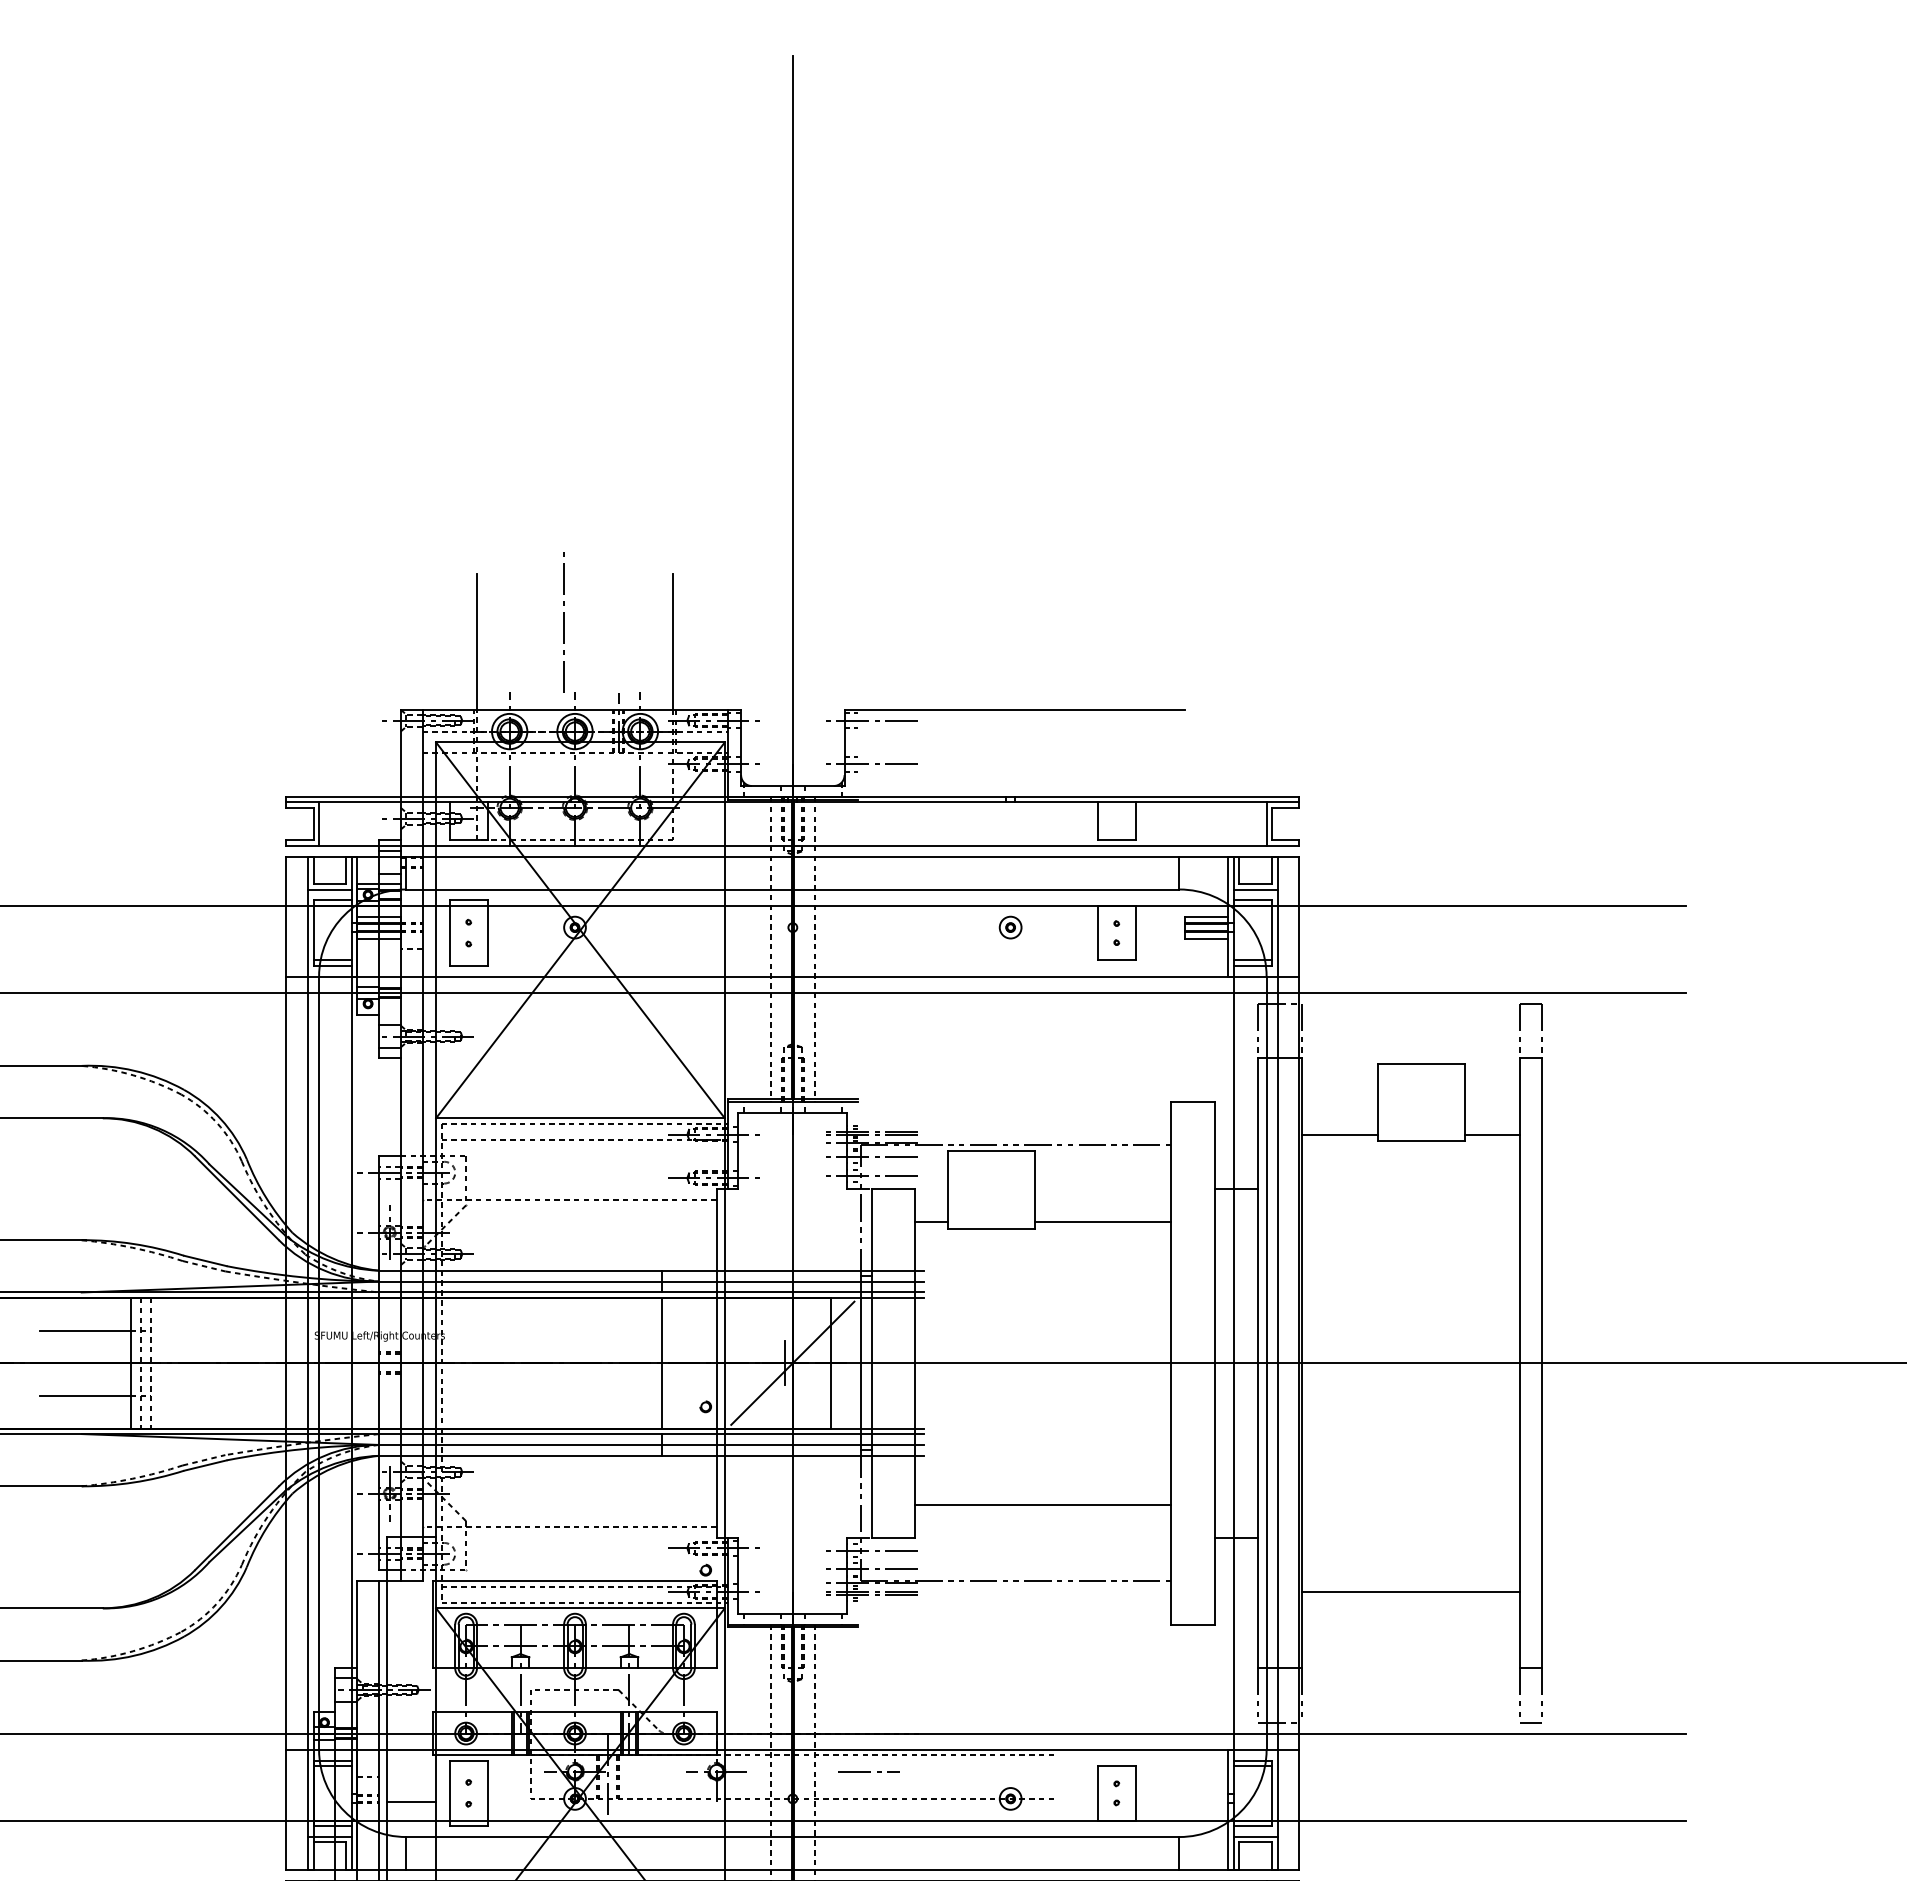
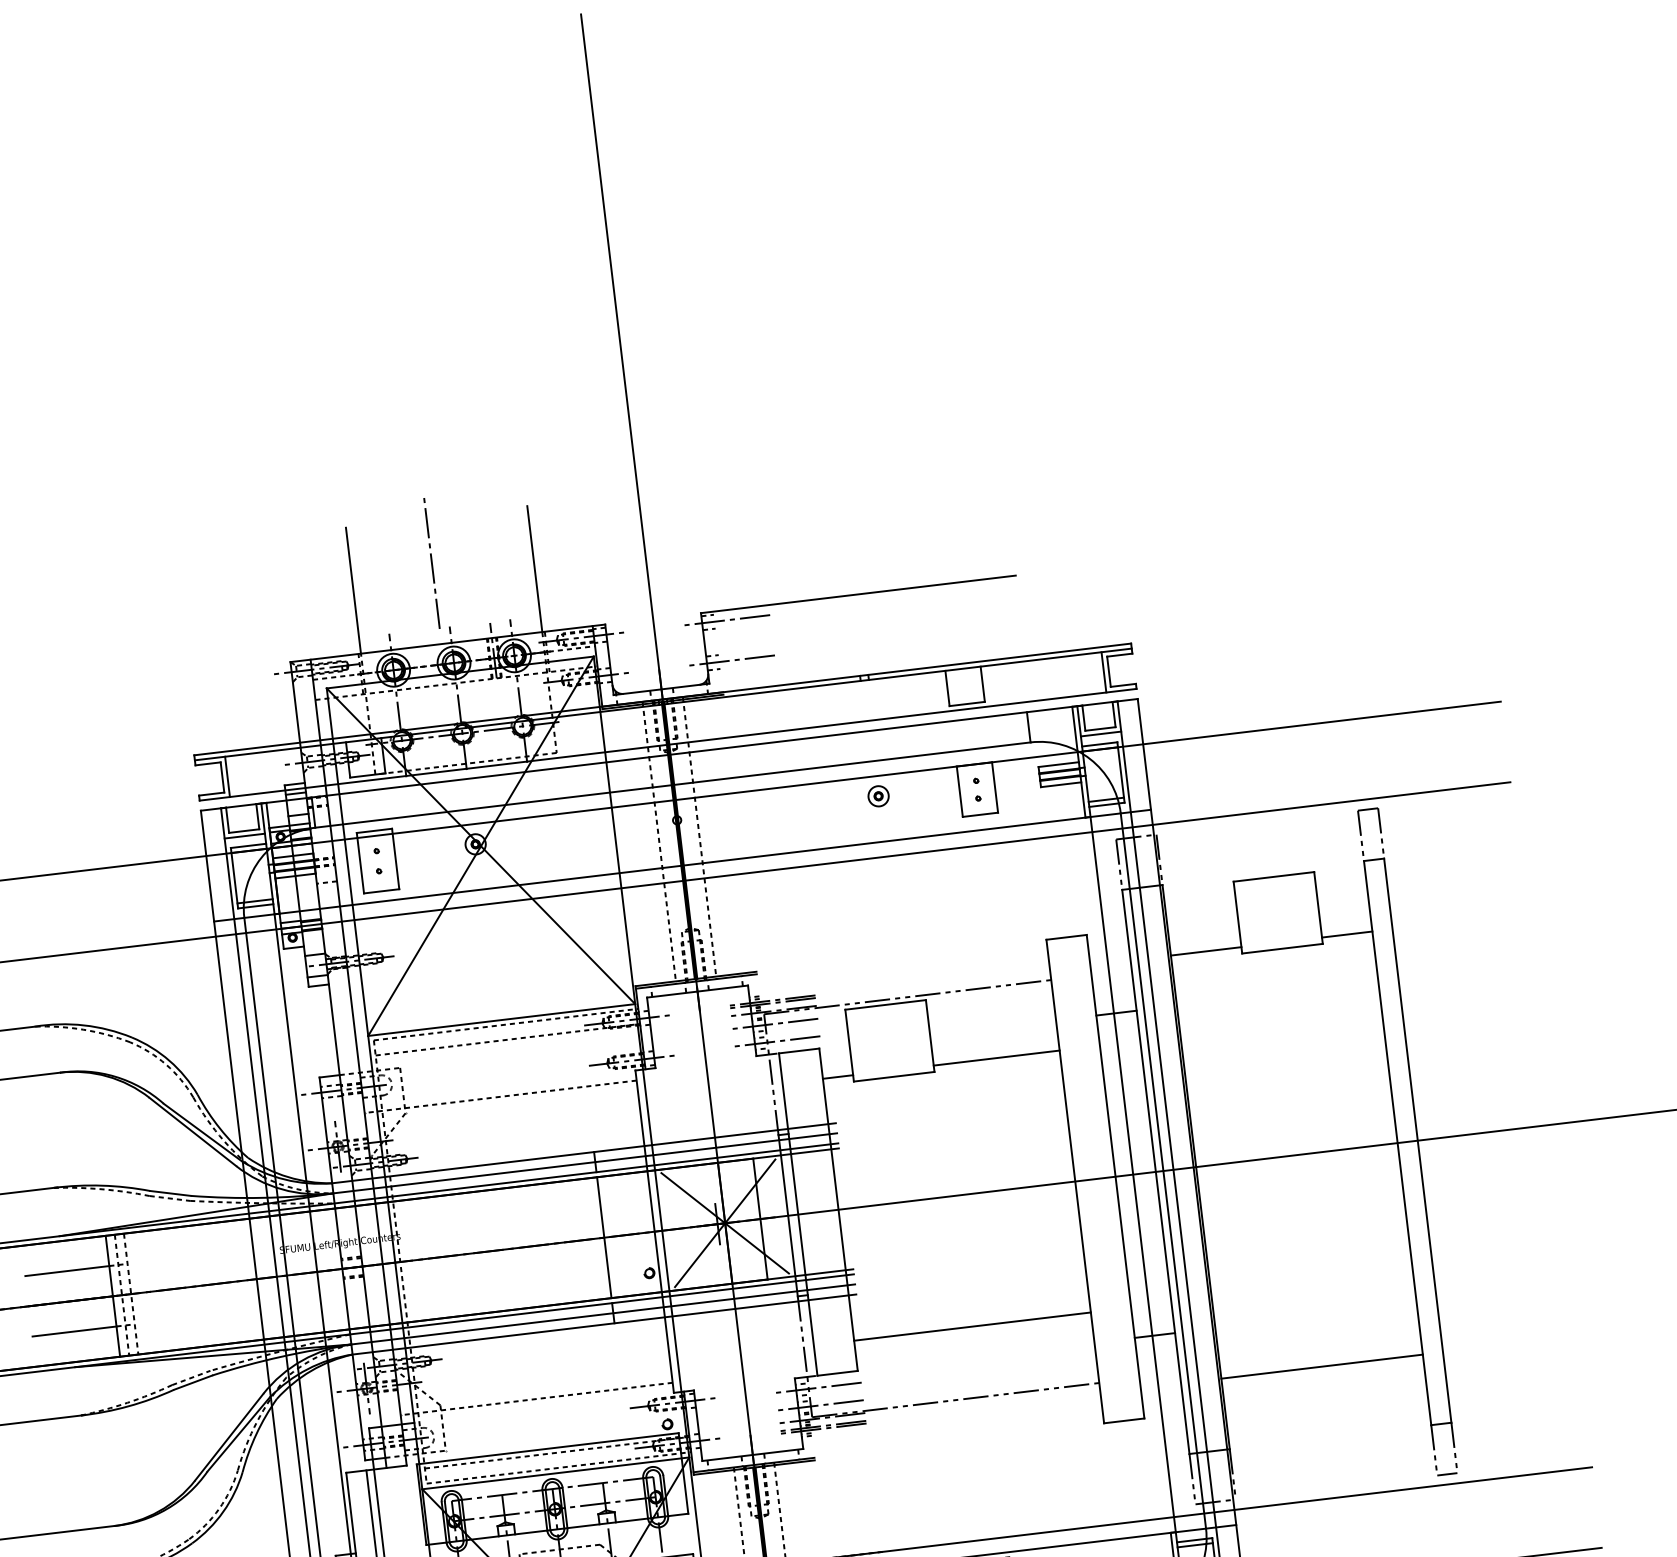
line: (792, 1362) -> (724, 1222), added

